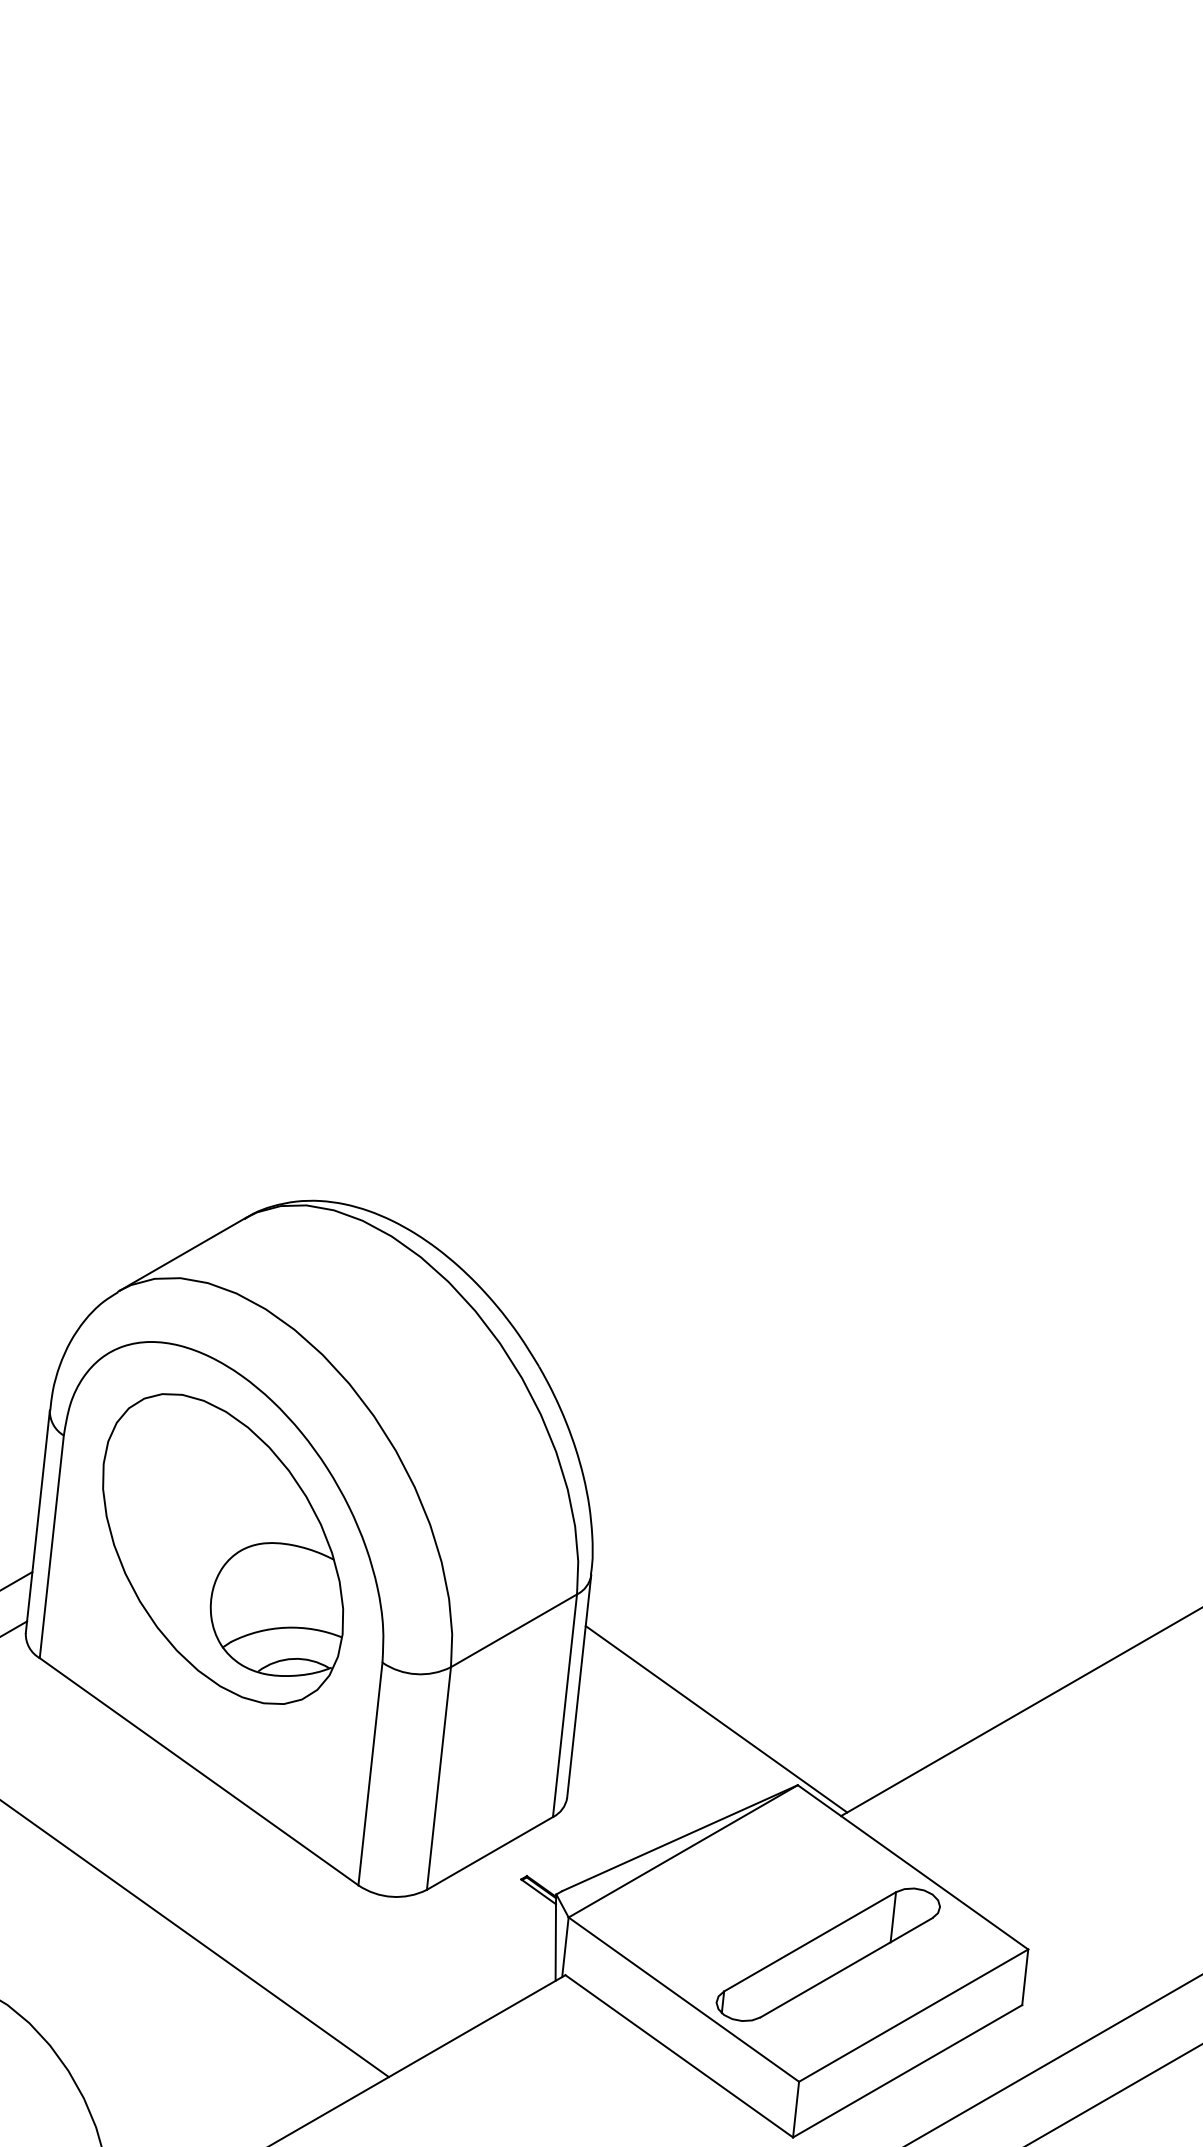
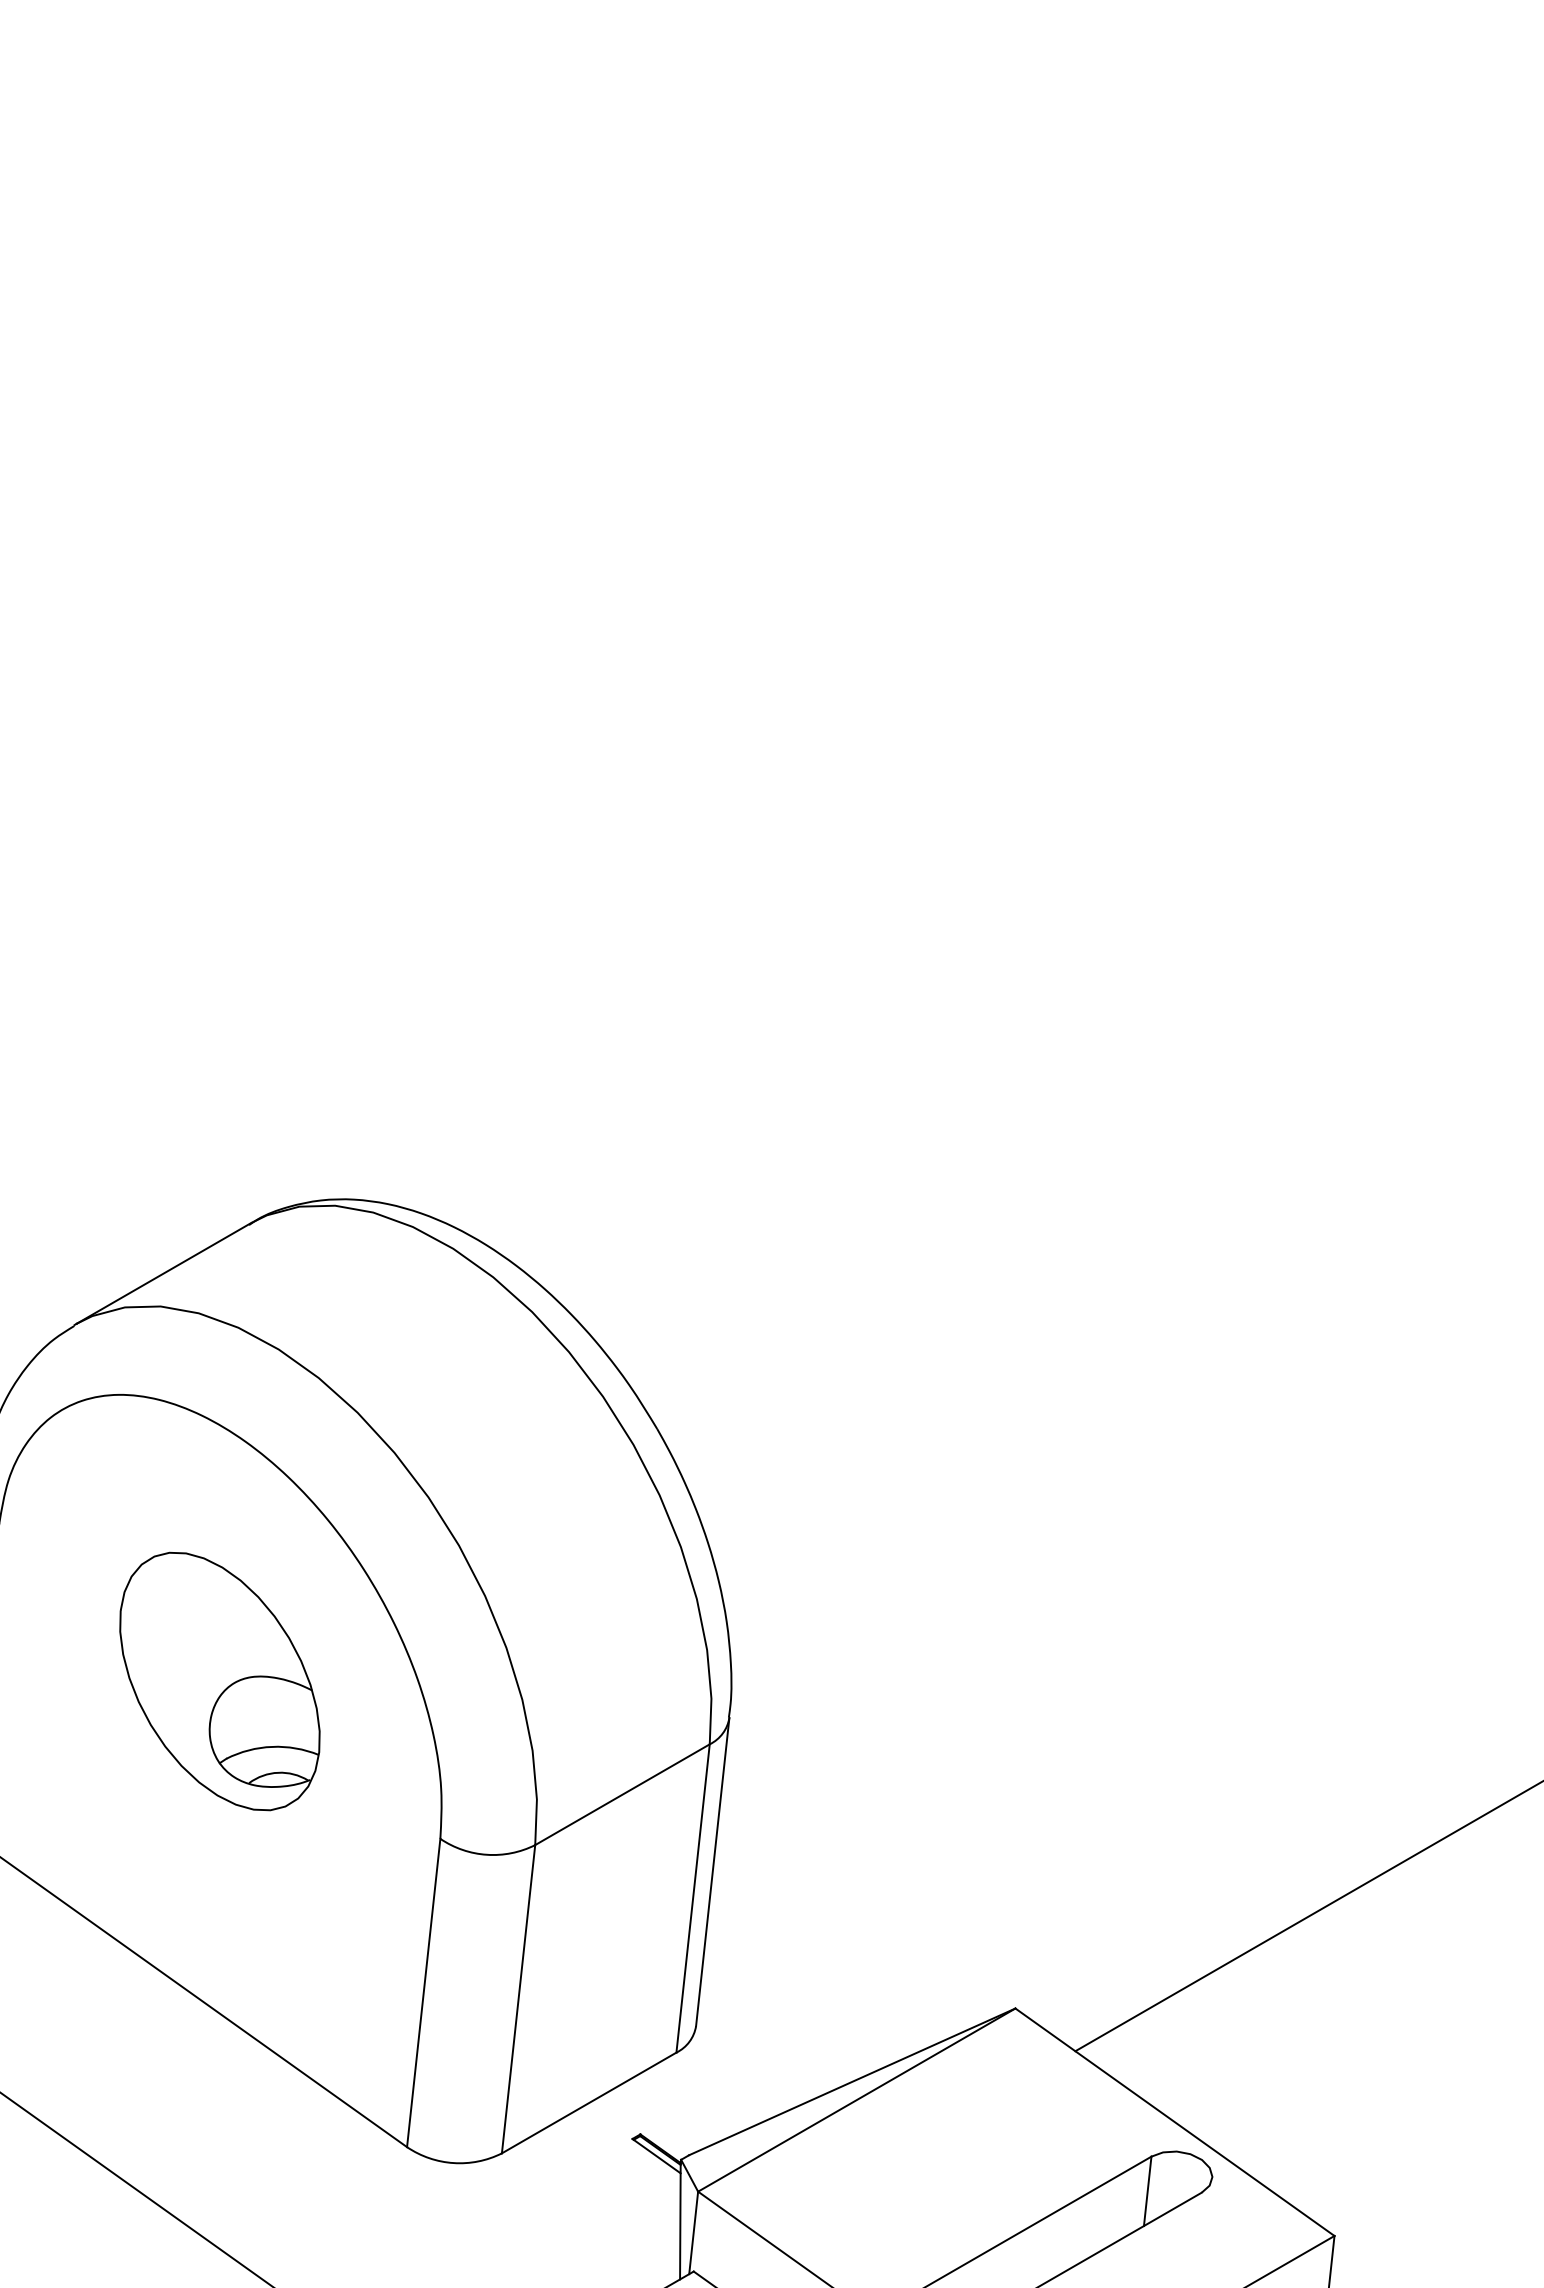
part: (223, 1548) -> (220, 1680), size x0.6
line: (716, 1719) -> (902, 1917), removed

